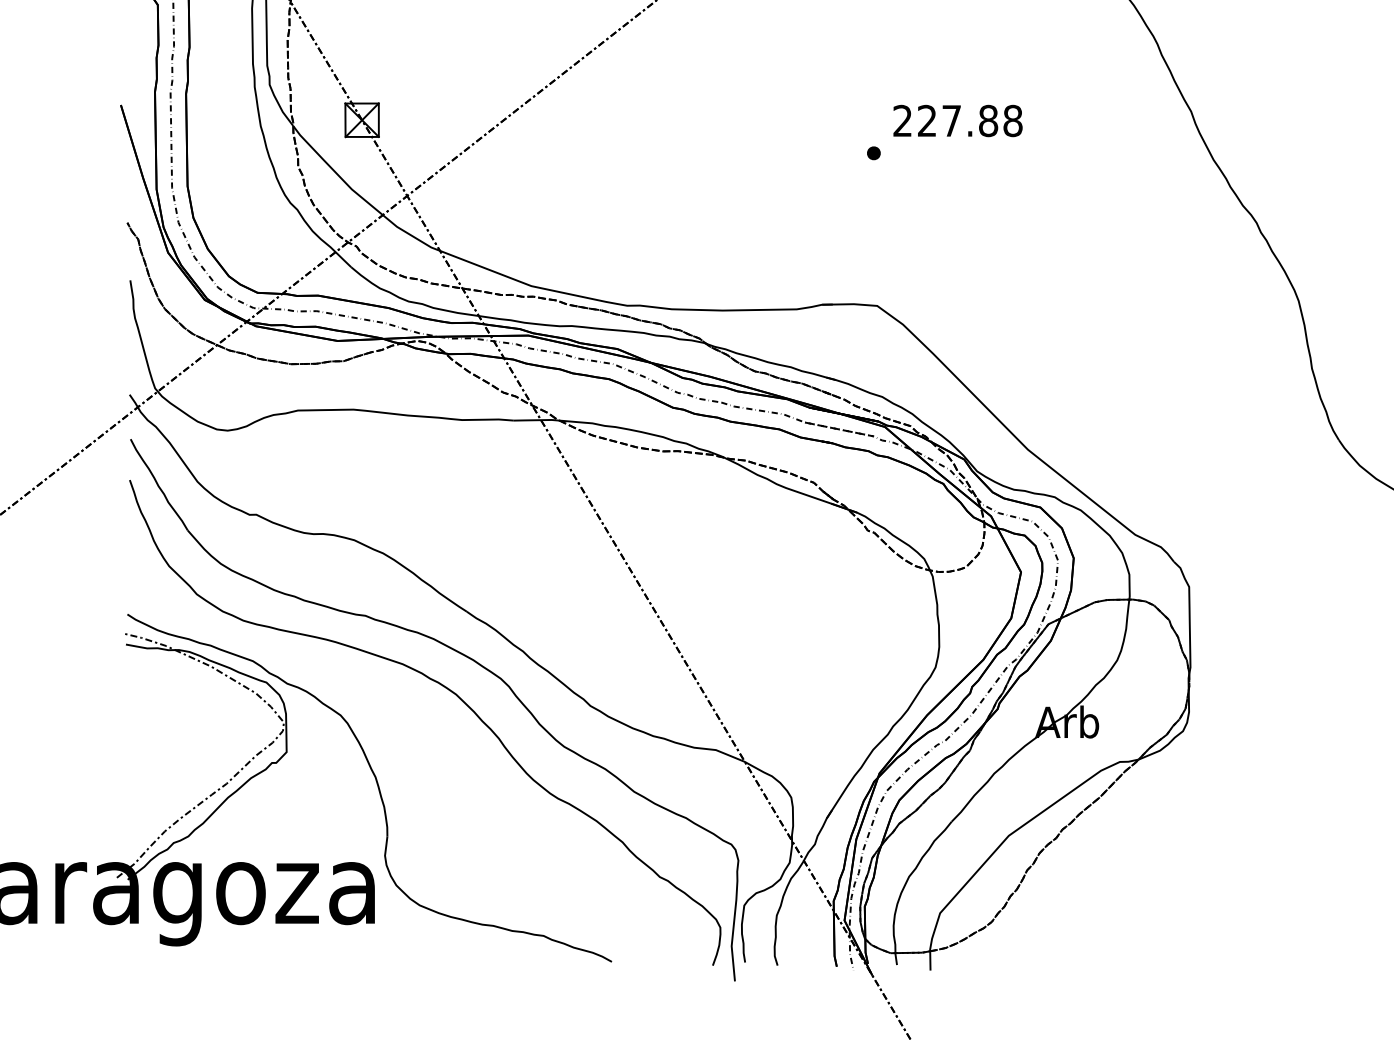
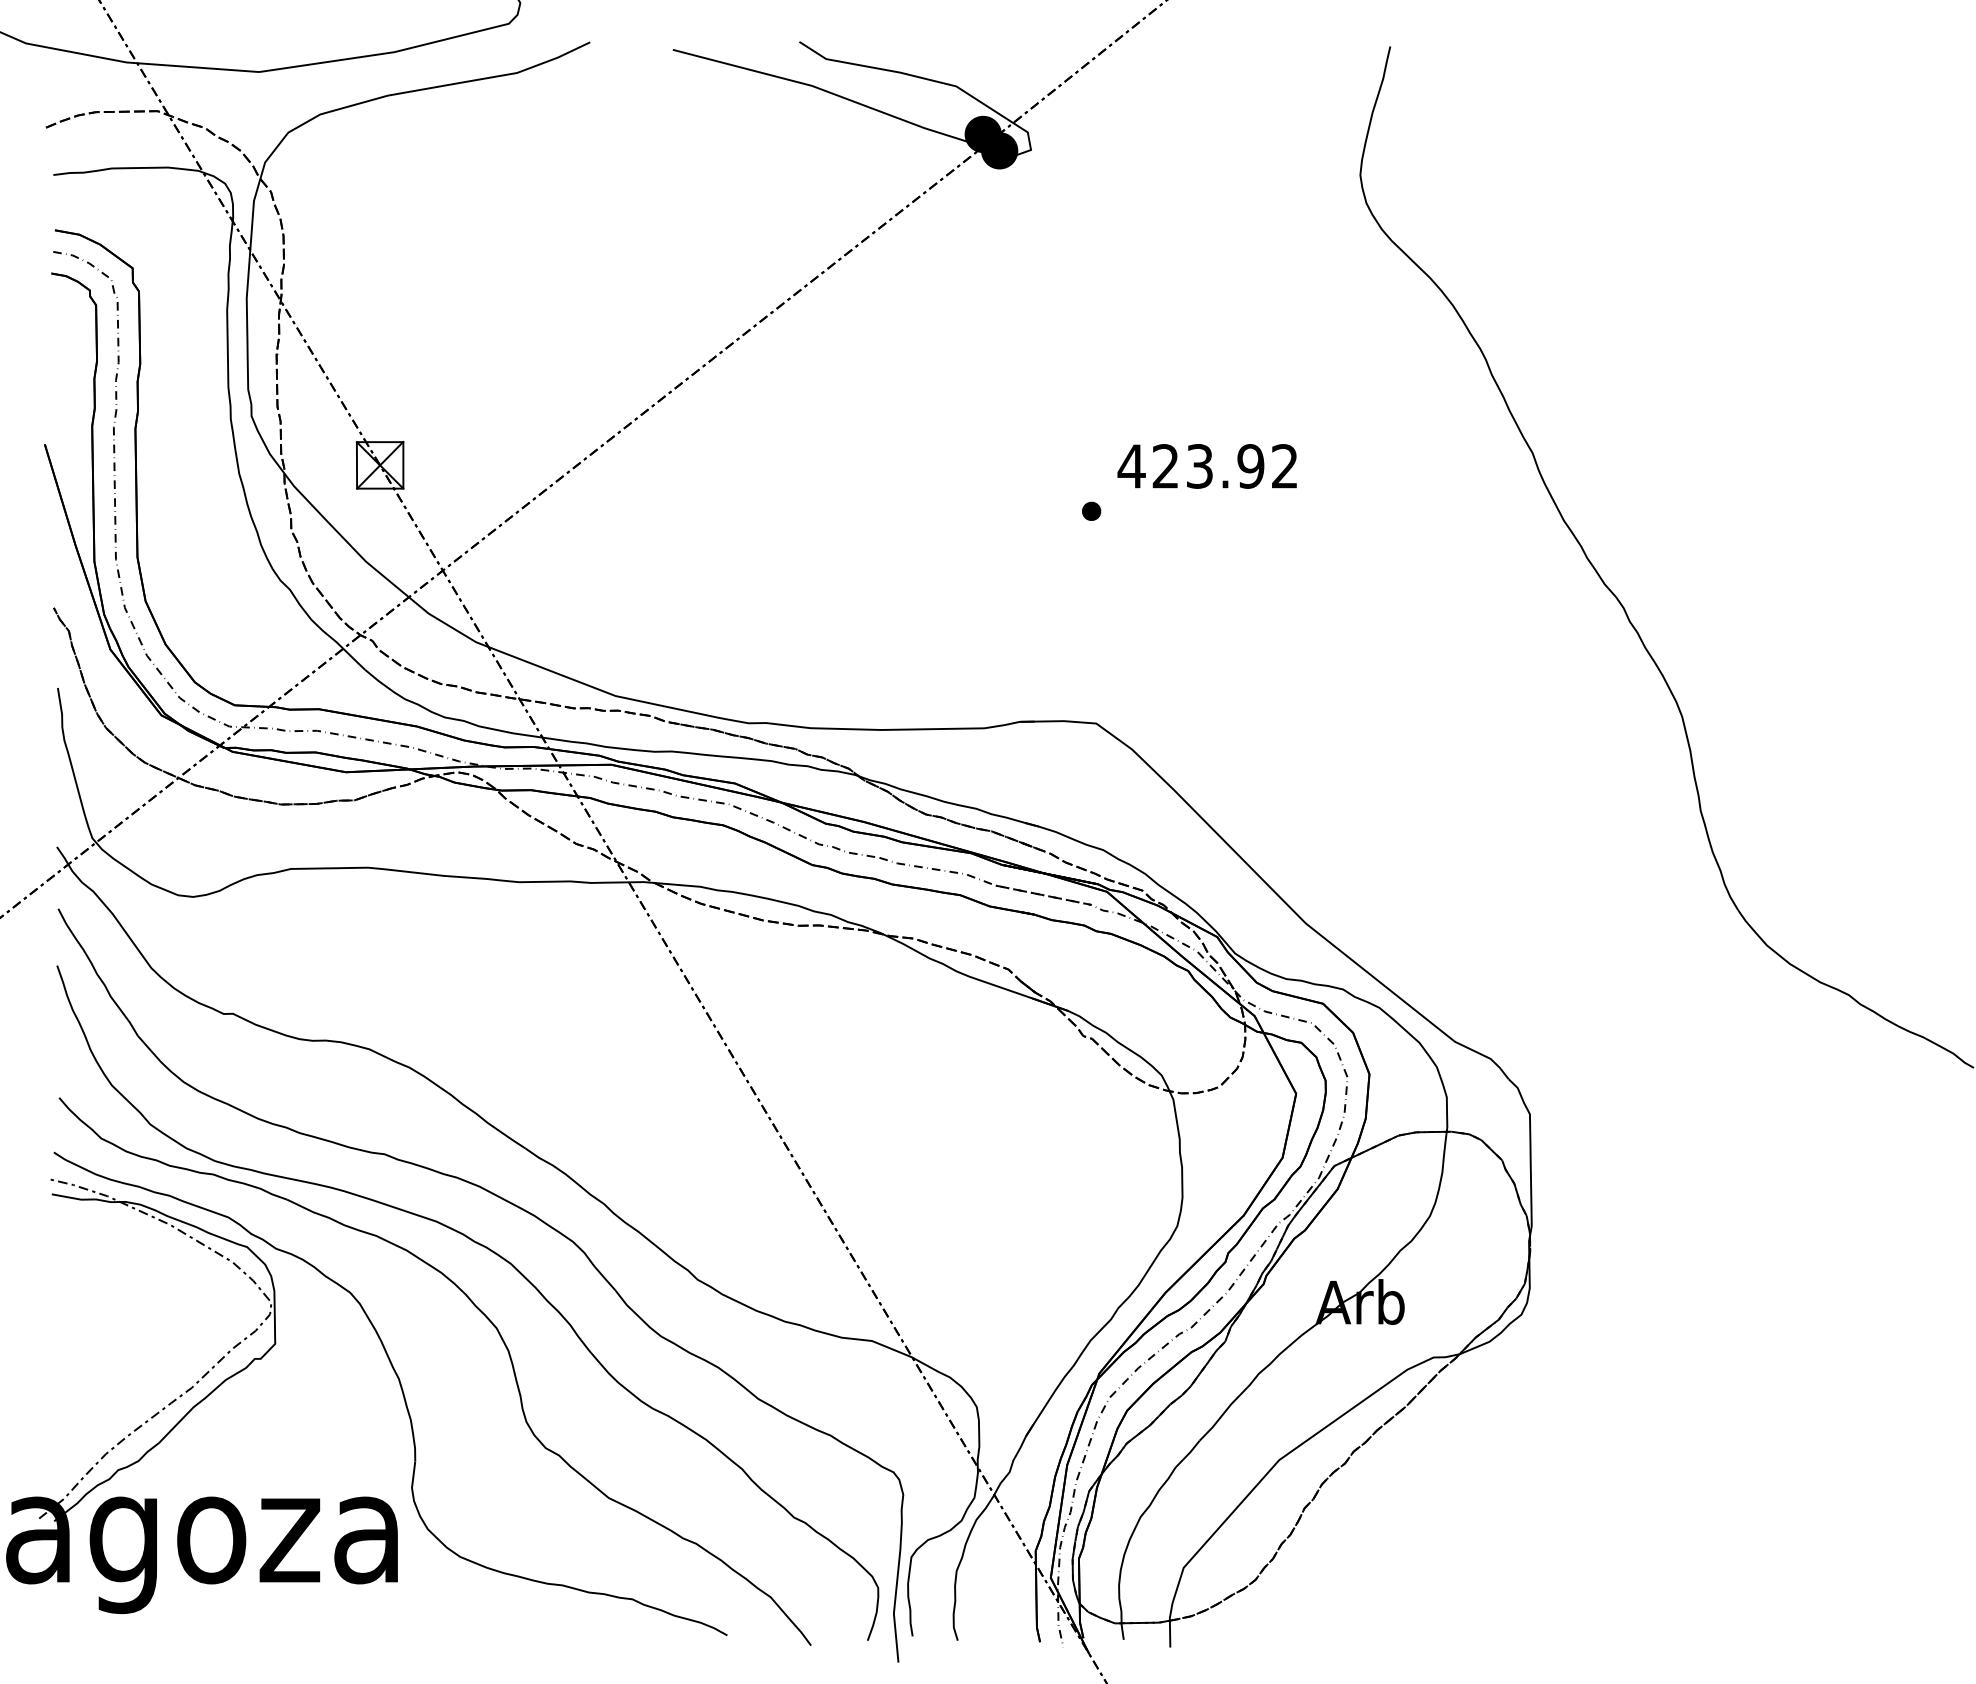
text: (957, 121) -> (1207, 466), 227.88 -> 423.92
part: (447, 746) -> (499, 1336), added

